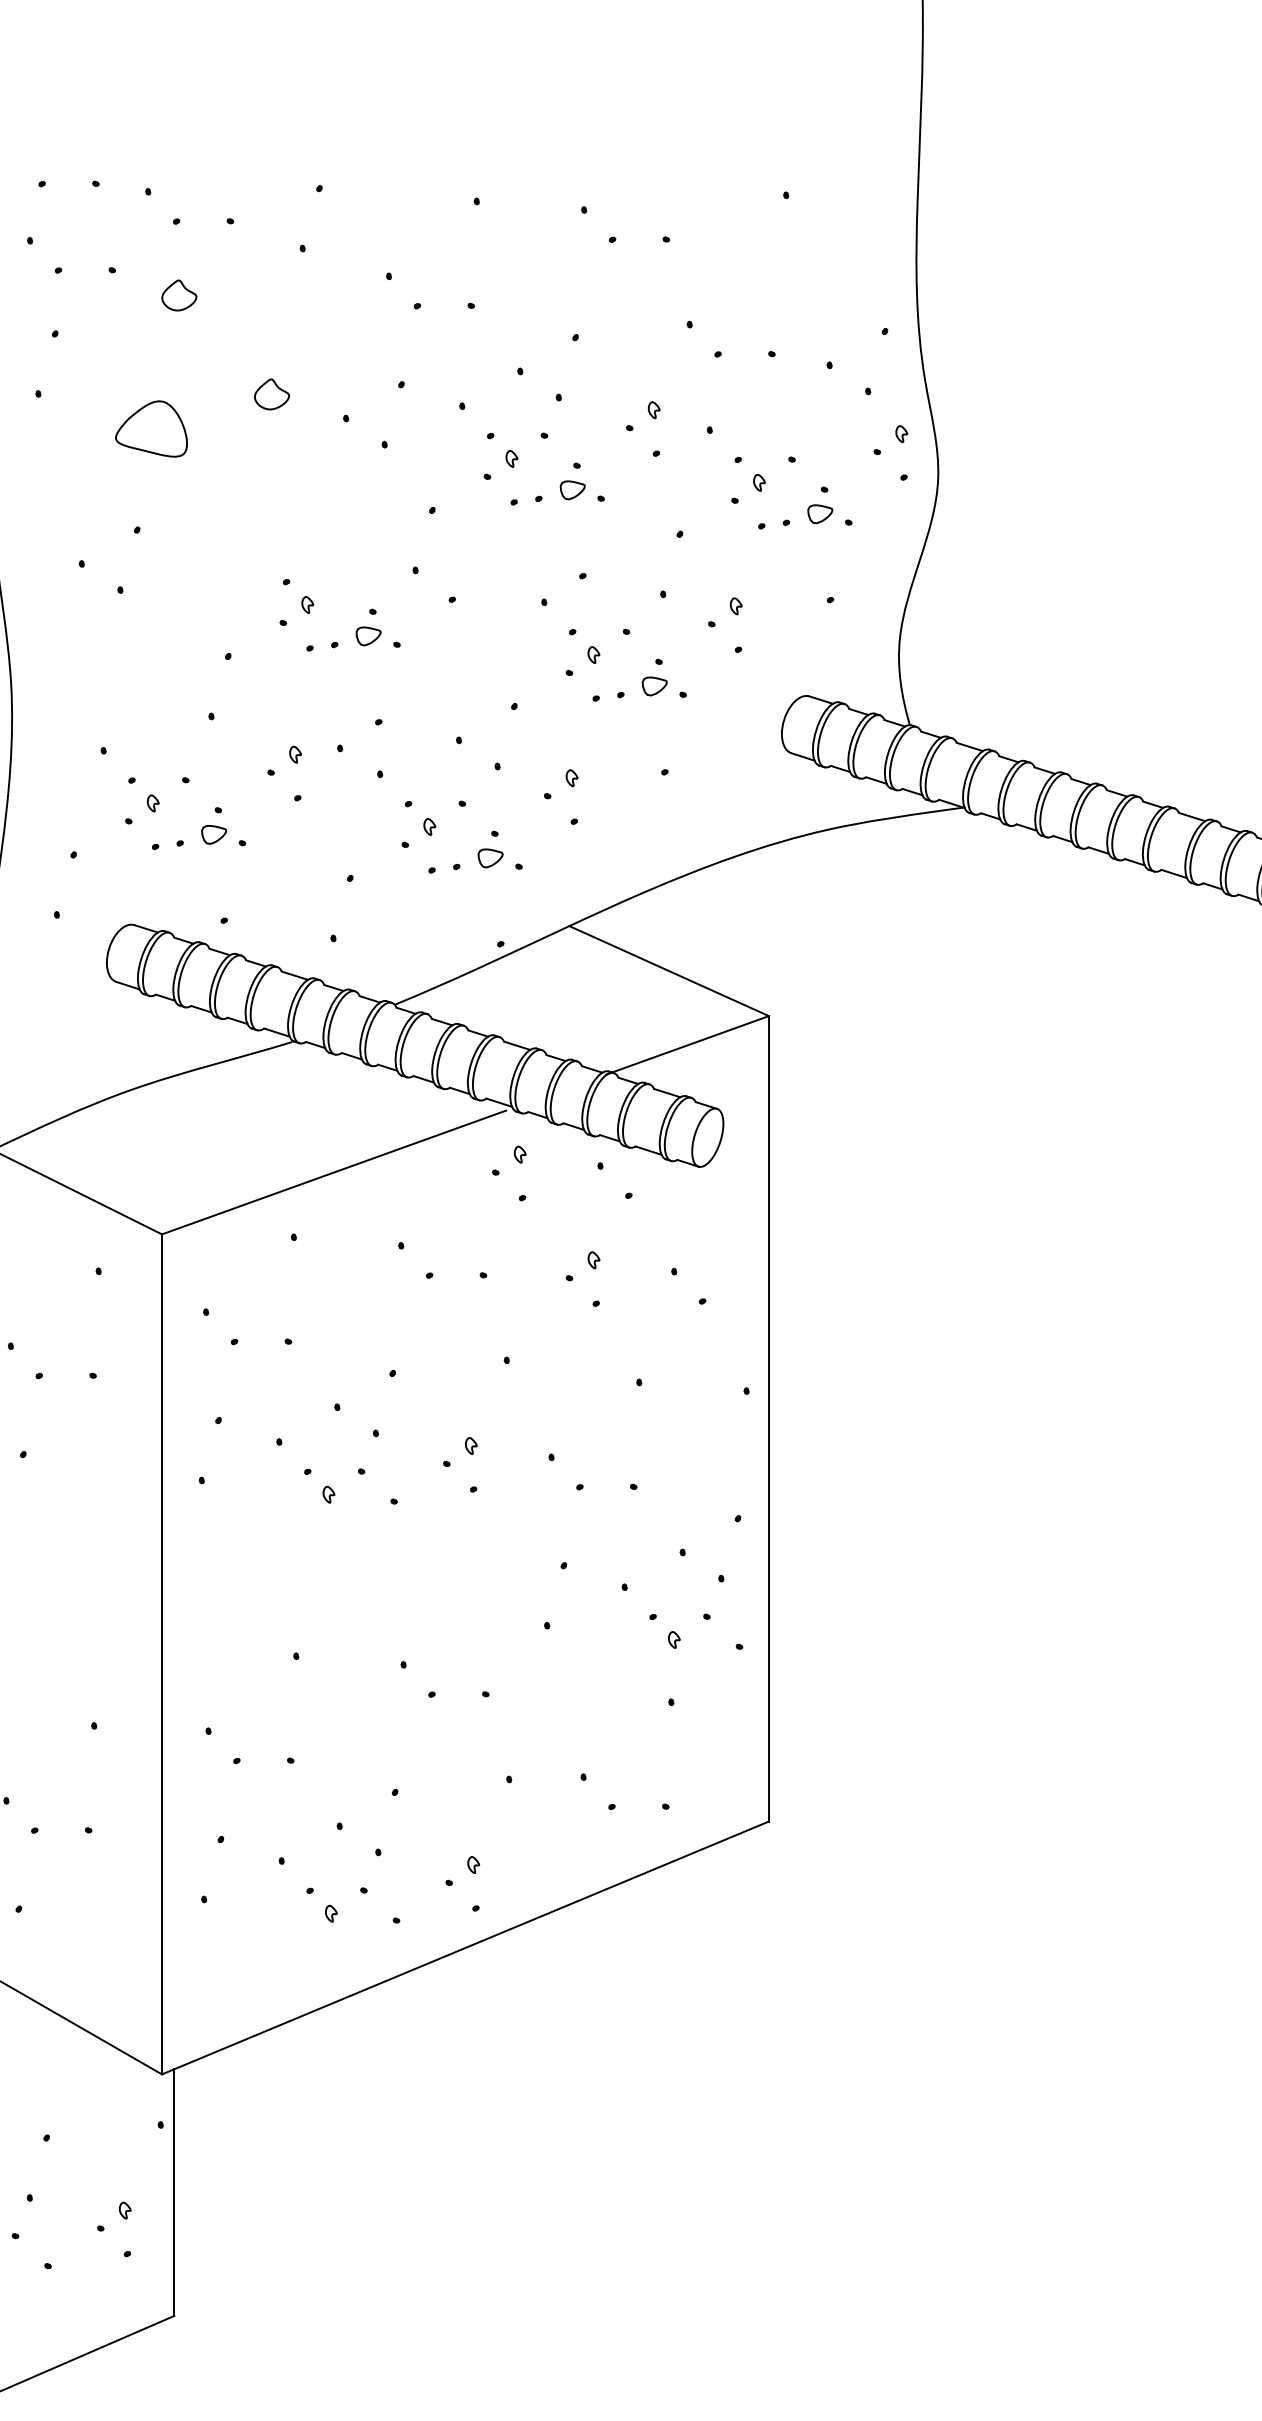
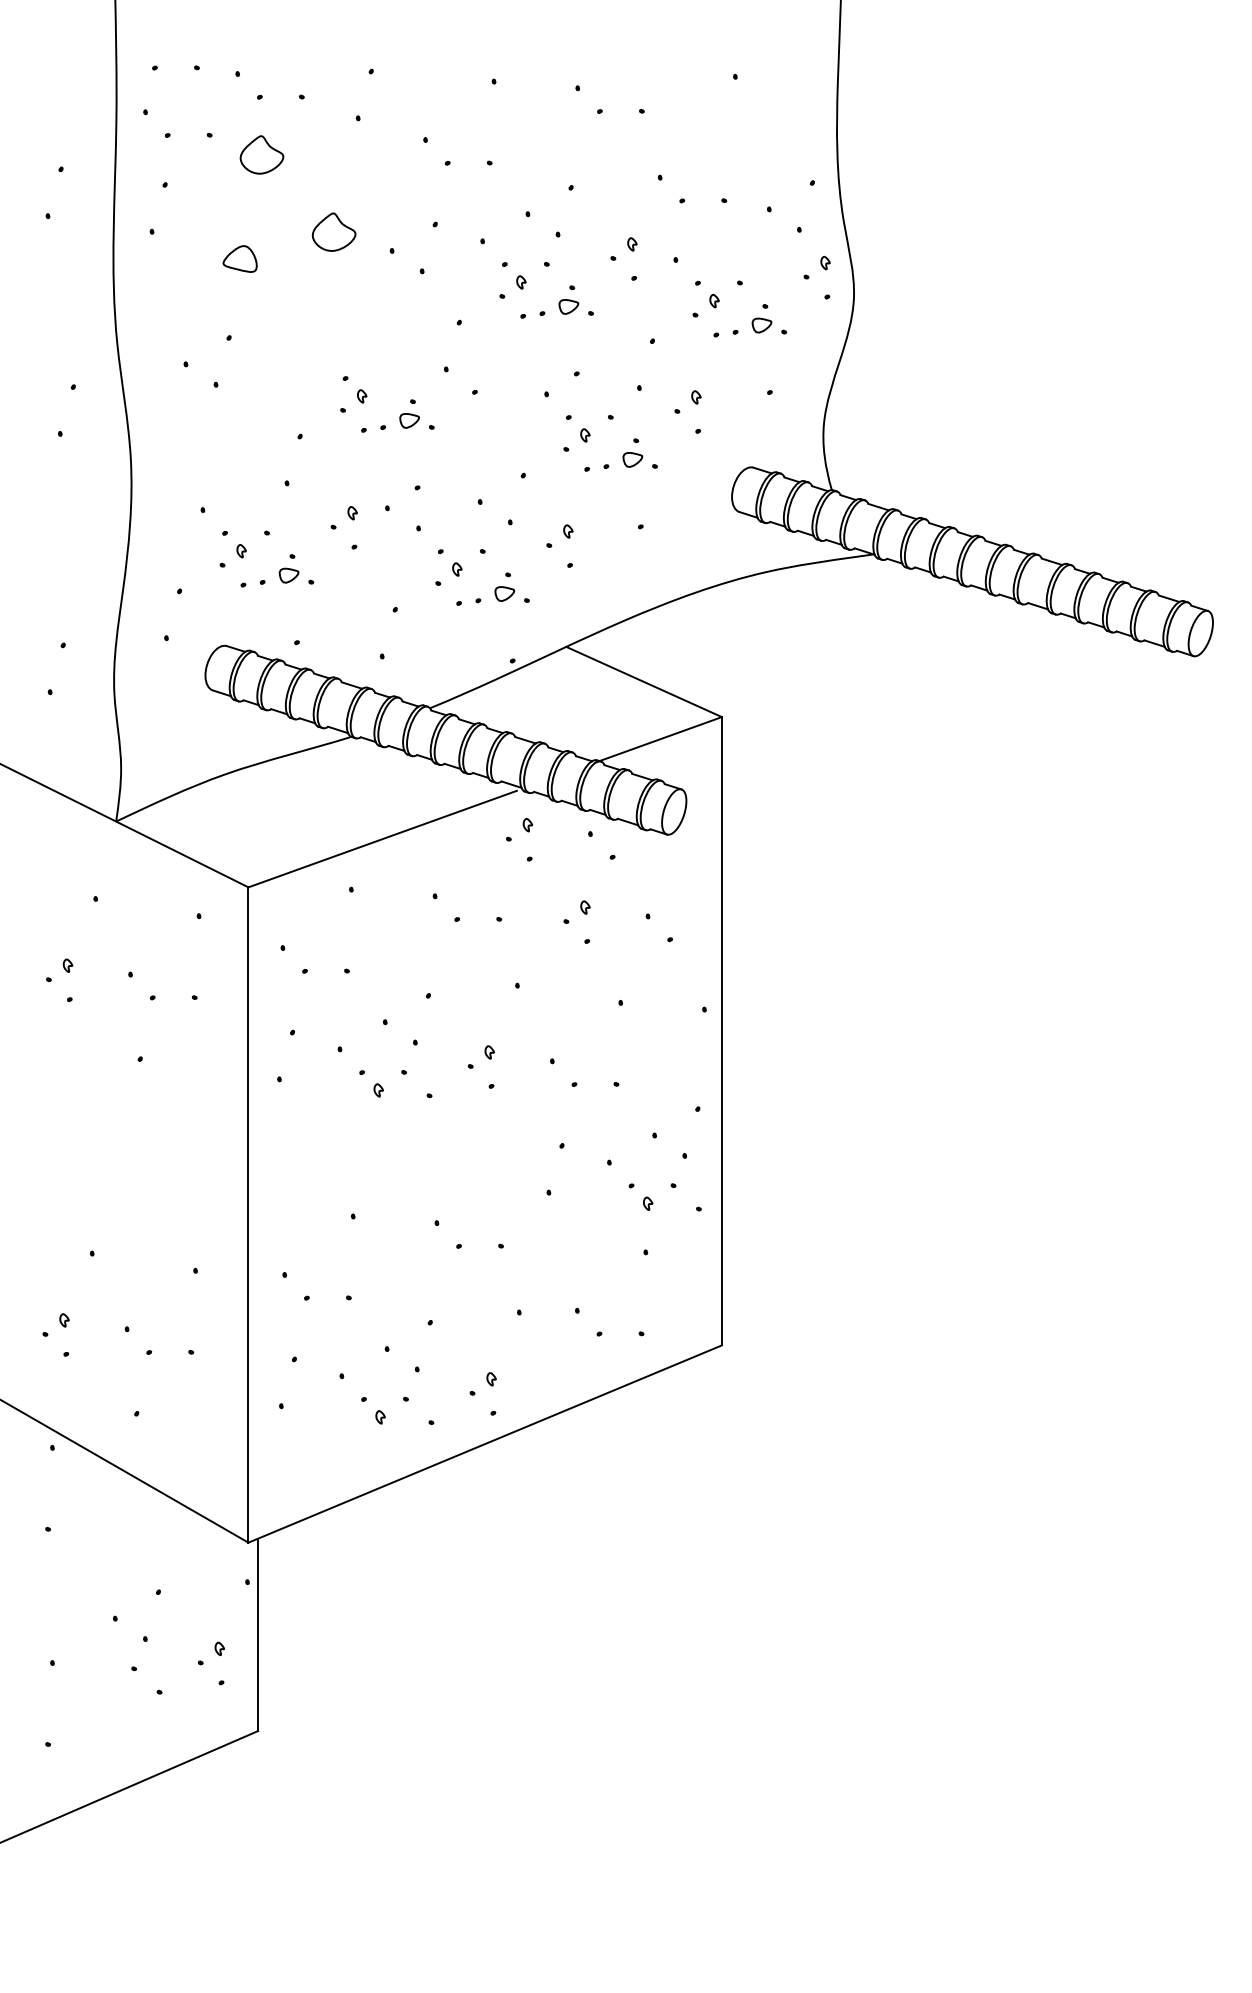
part: (178, 294) -> (261, 154), size x1.6
part: (272, 393) -> (334, 231), size x1.6
part: (150, 428) -> (239, 258), size x0.6

